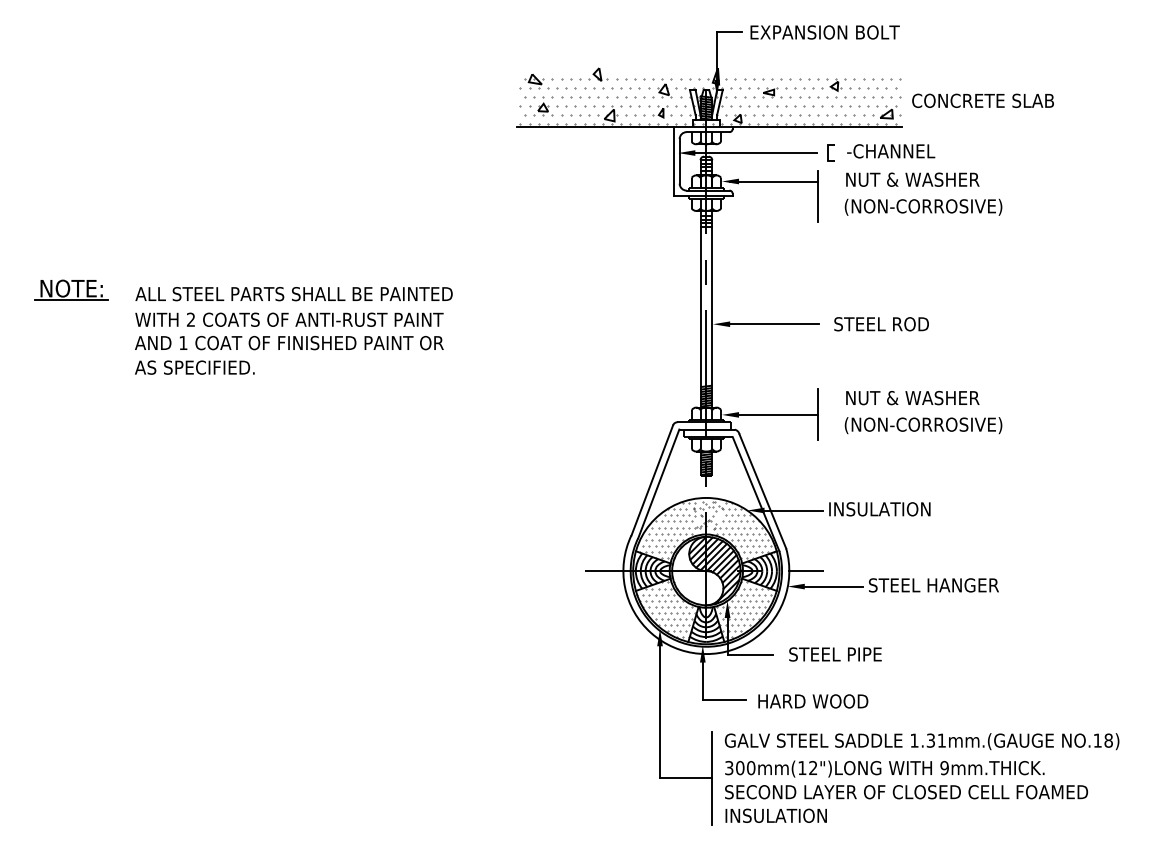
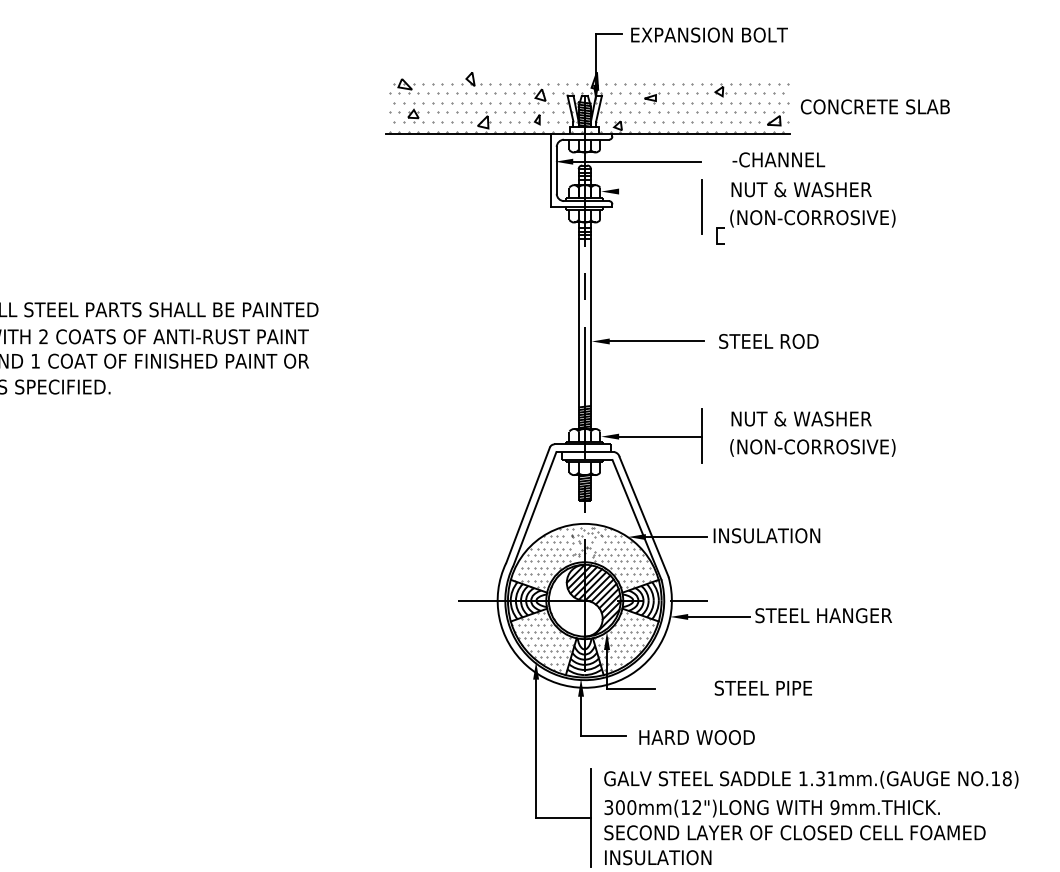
line: (828, 152) -> (718, 235), moved
line: (773, 181) -> (655, 191), removed
text: (835, 654) -> (763, 688), moved

